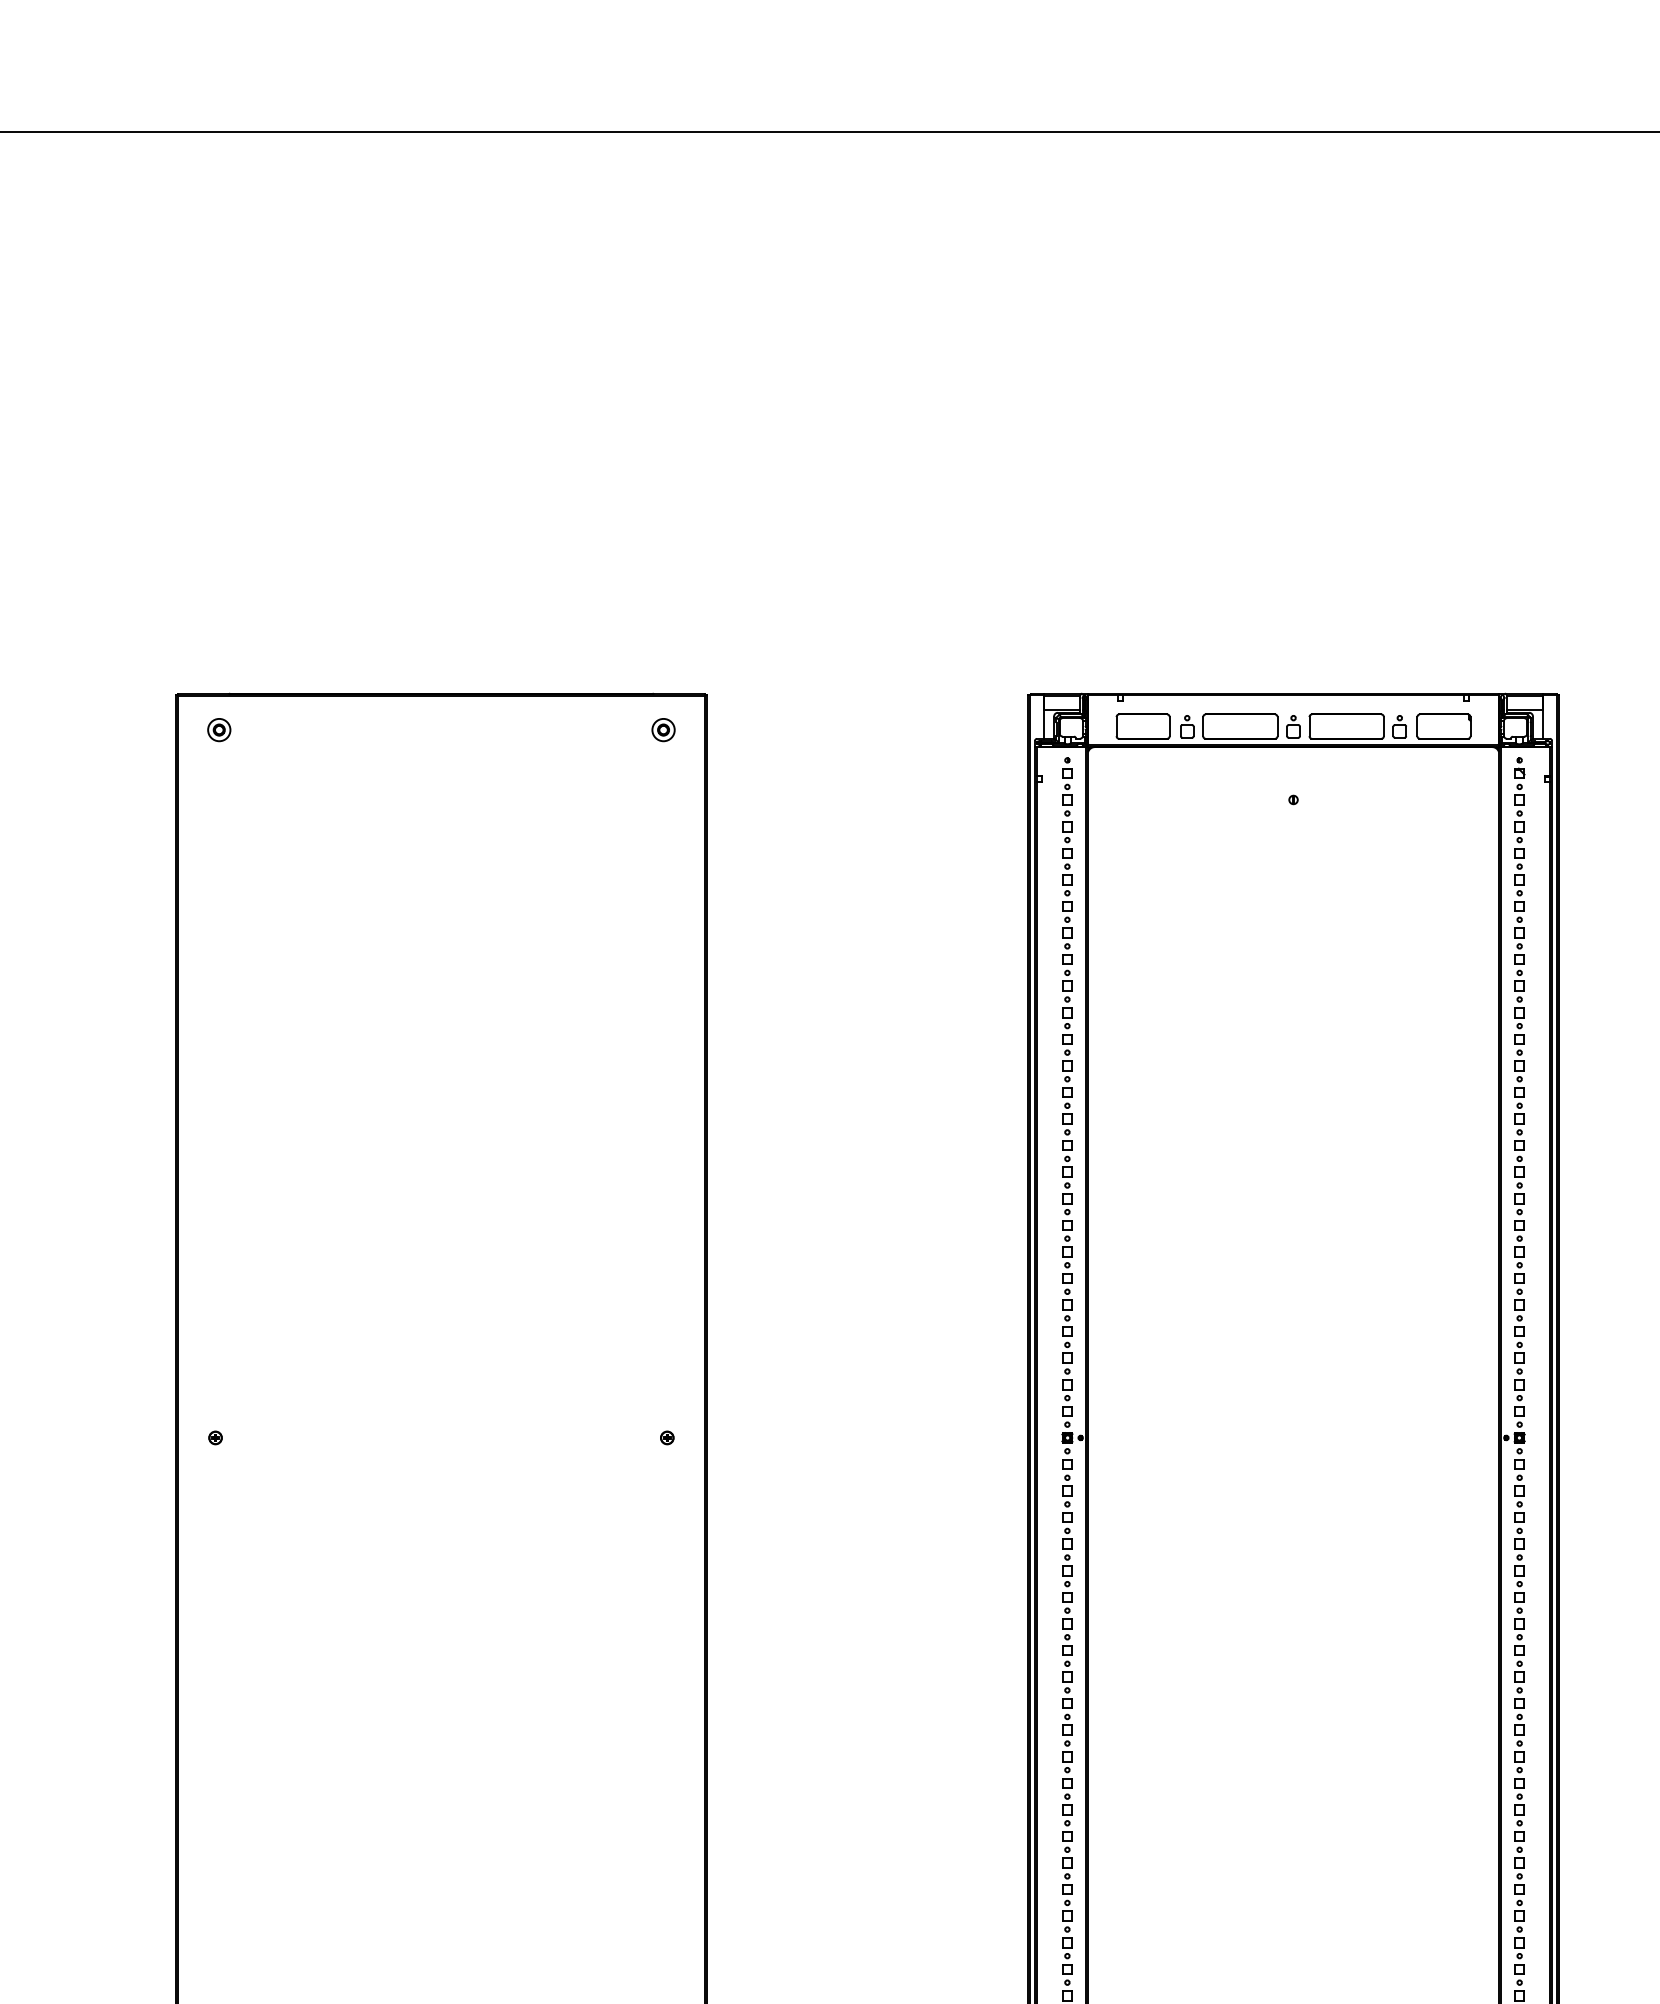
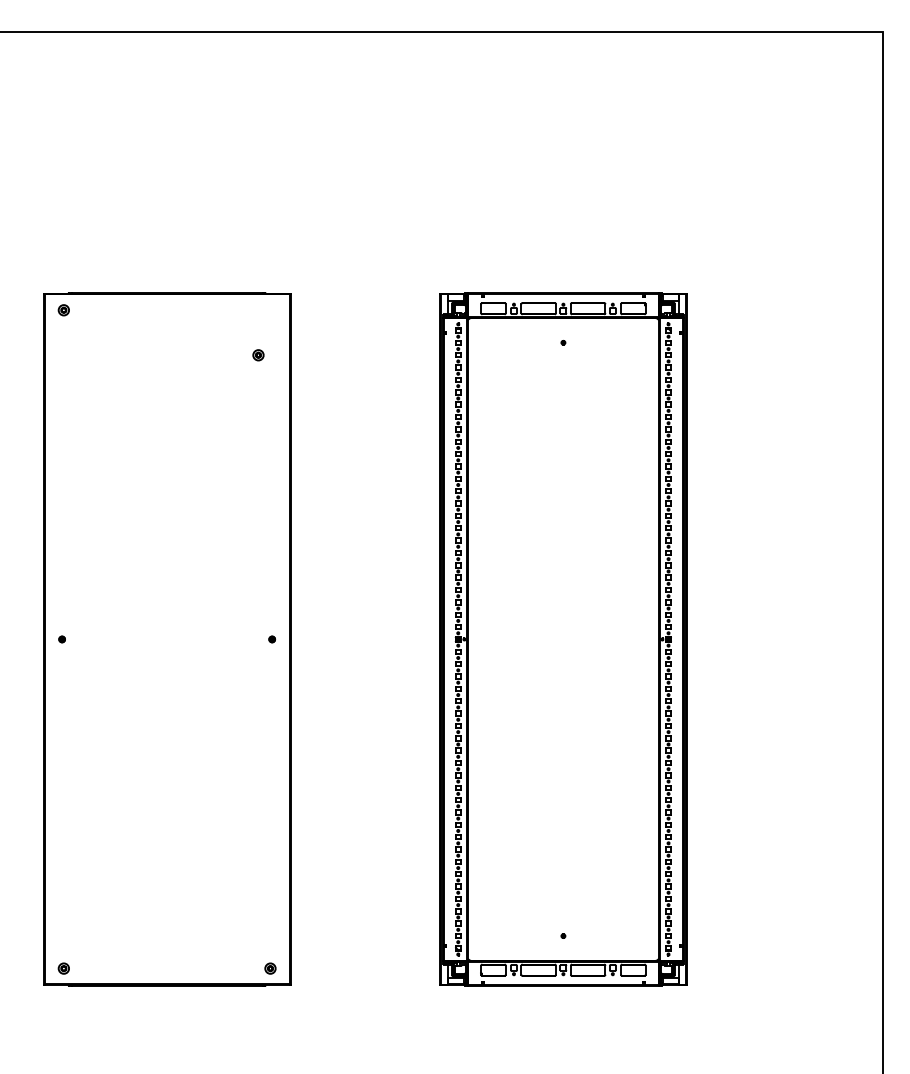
part: (663, 730) -> (258, 355), moved

